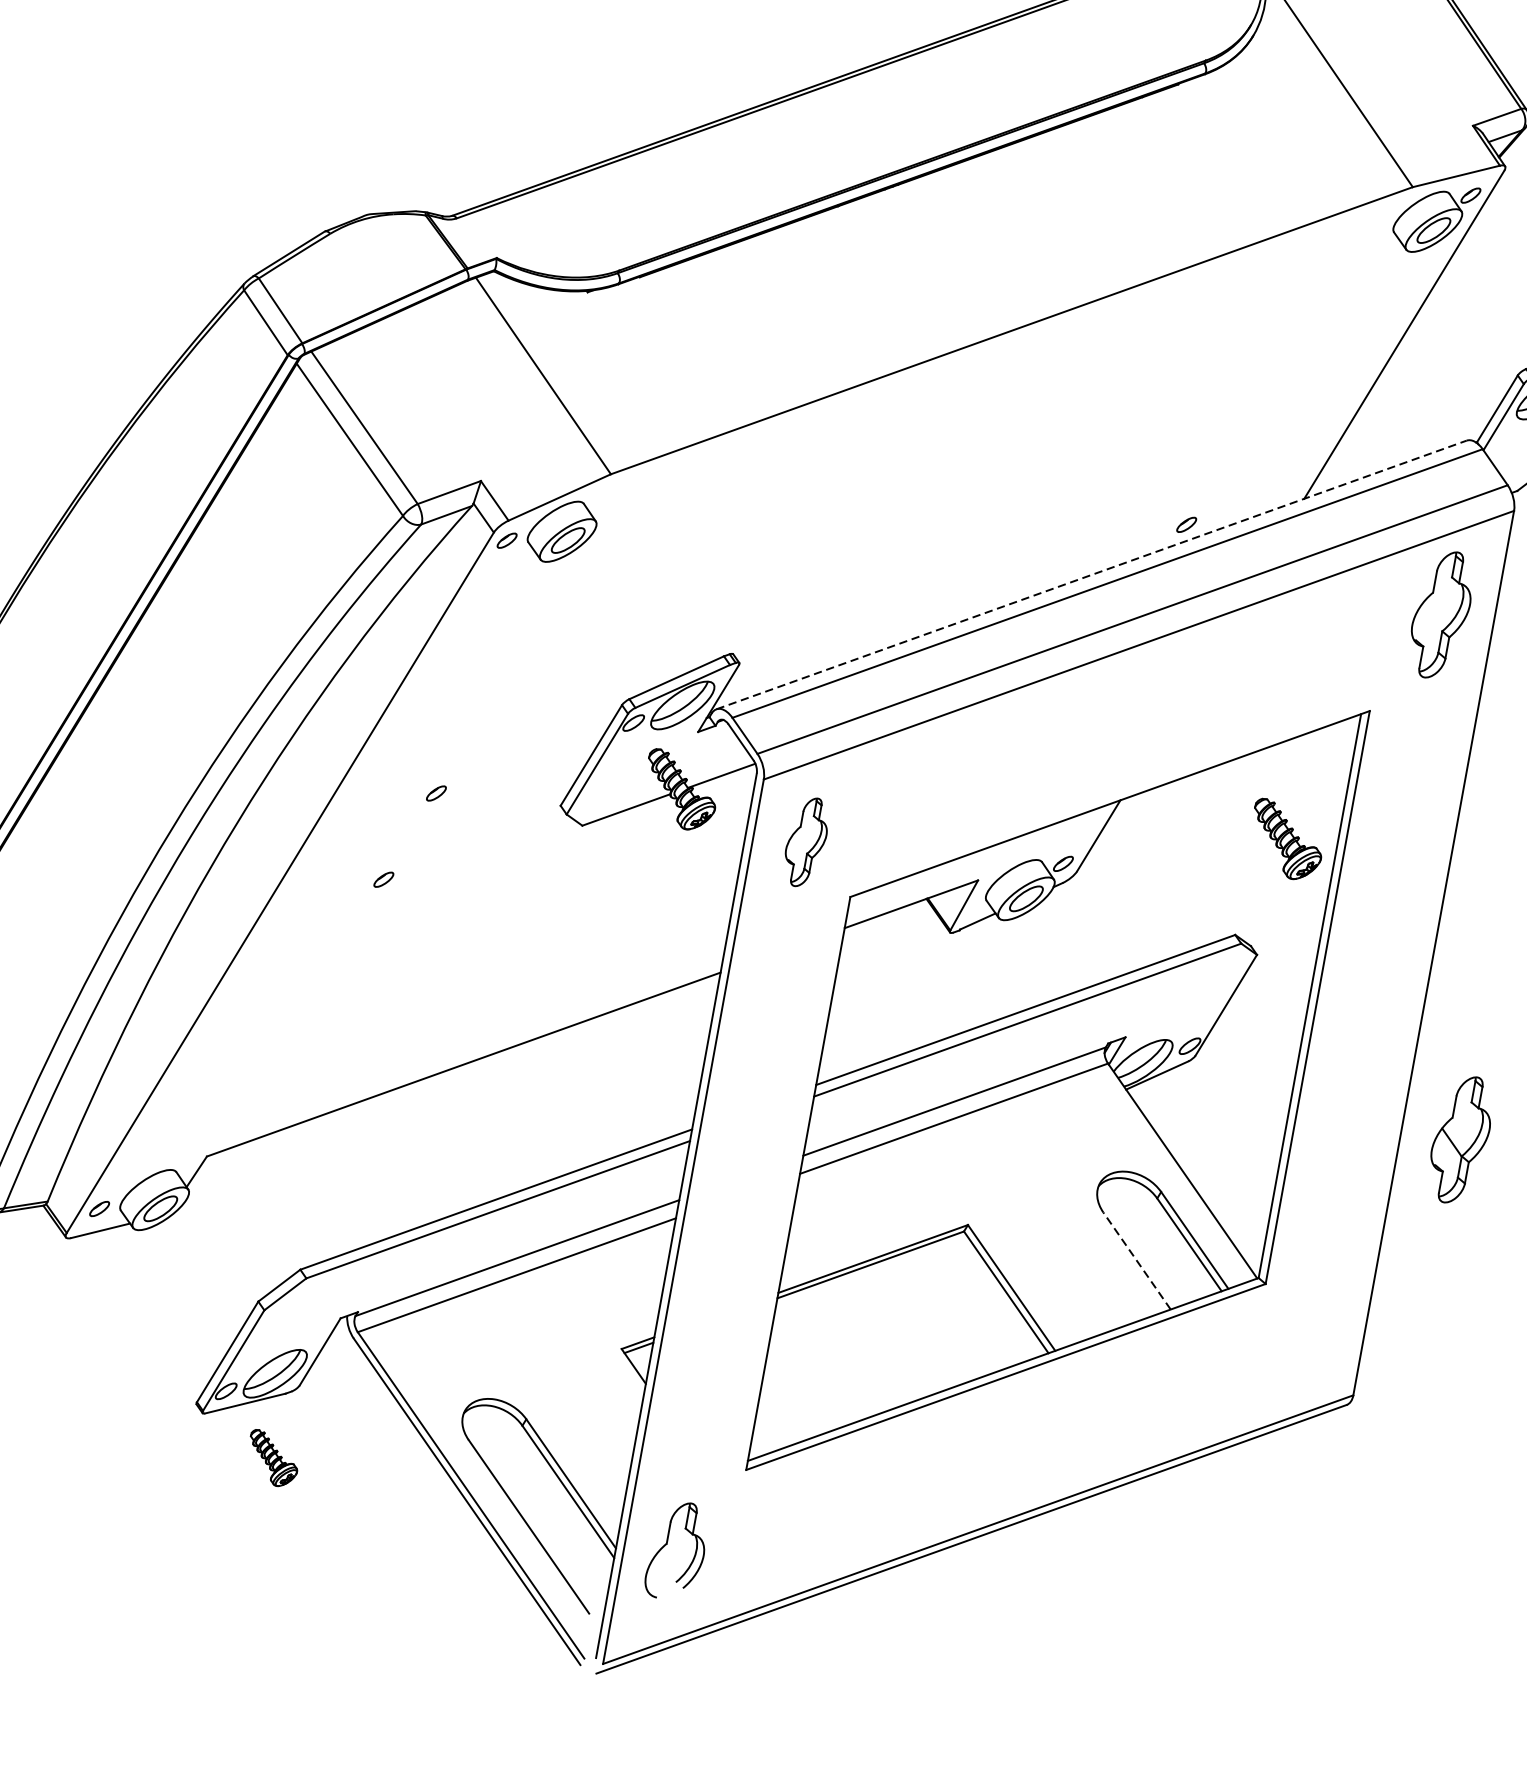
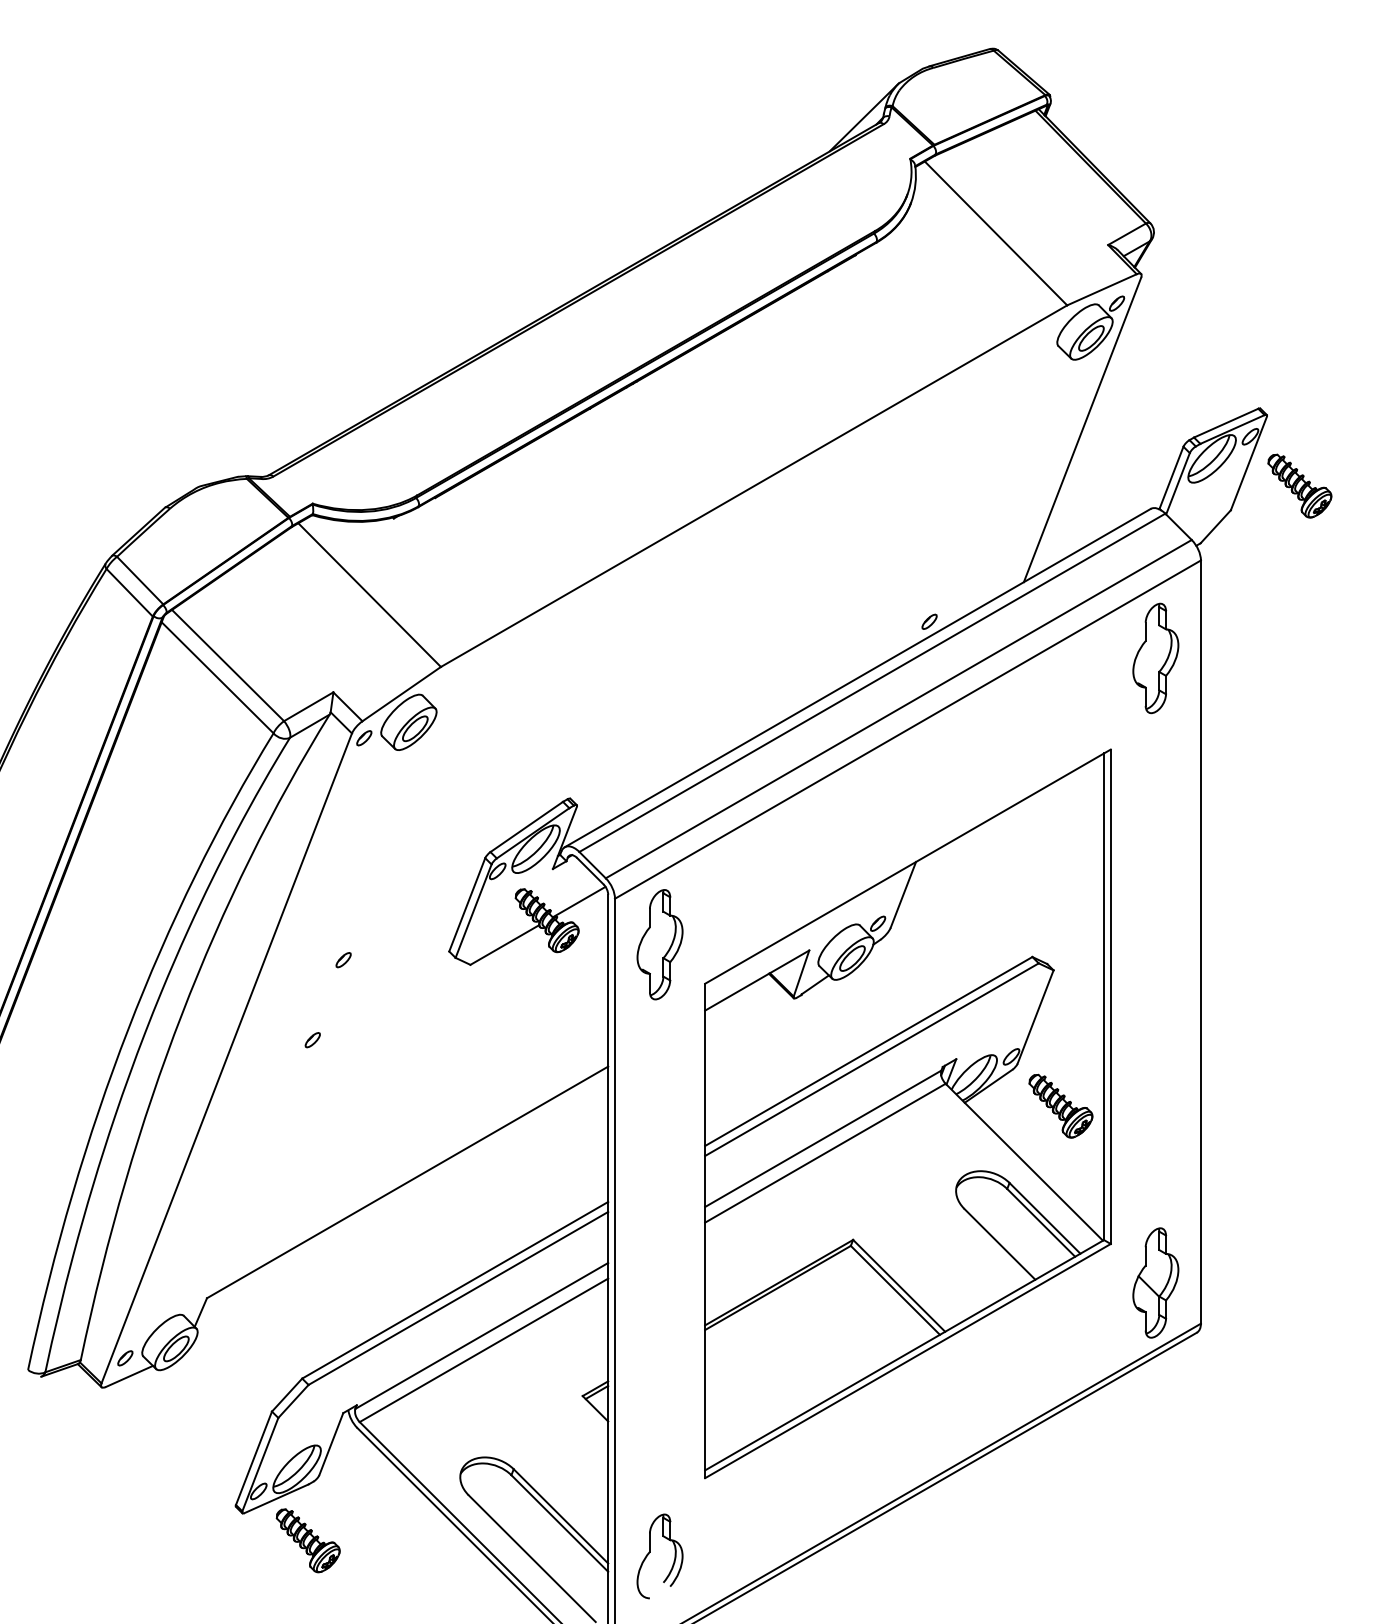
line: (1092, 574) -> (858, 677), dashed -> solid
part: (1286, 839) -> (1060, 1105), moved
part: (805, 841) -> (659, 944), size x1.43
part: (1460, 1139) -> (1155, 1282), moved
line: (1136, 1261) -> (999, 1244), dashed -> solid
part: (272, 1458) -> (307, 1540), size x1.43

